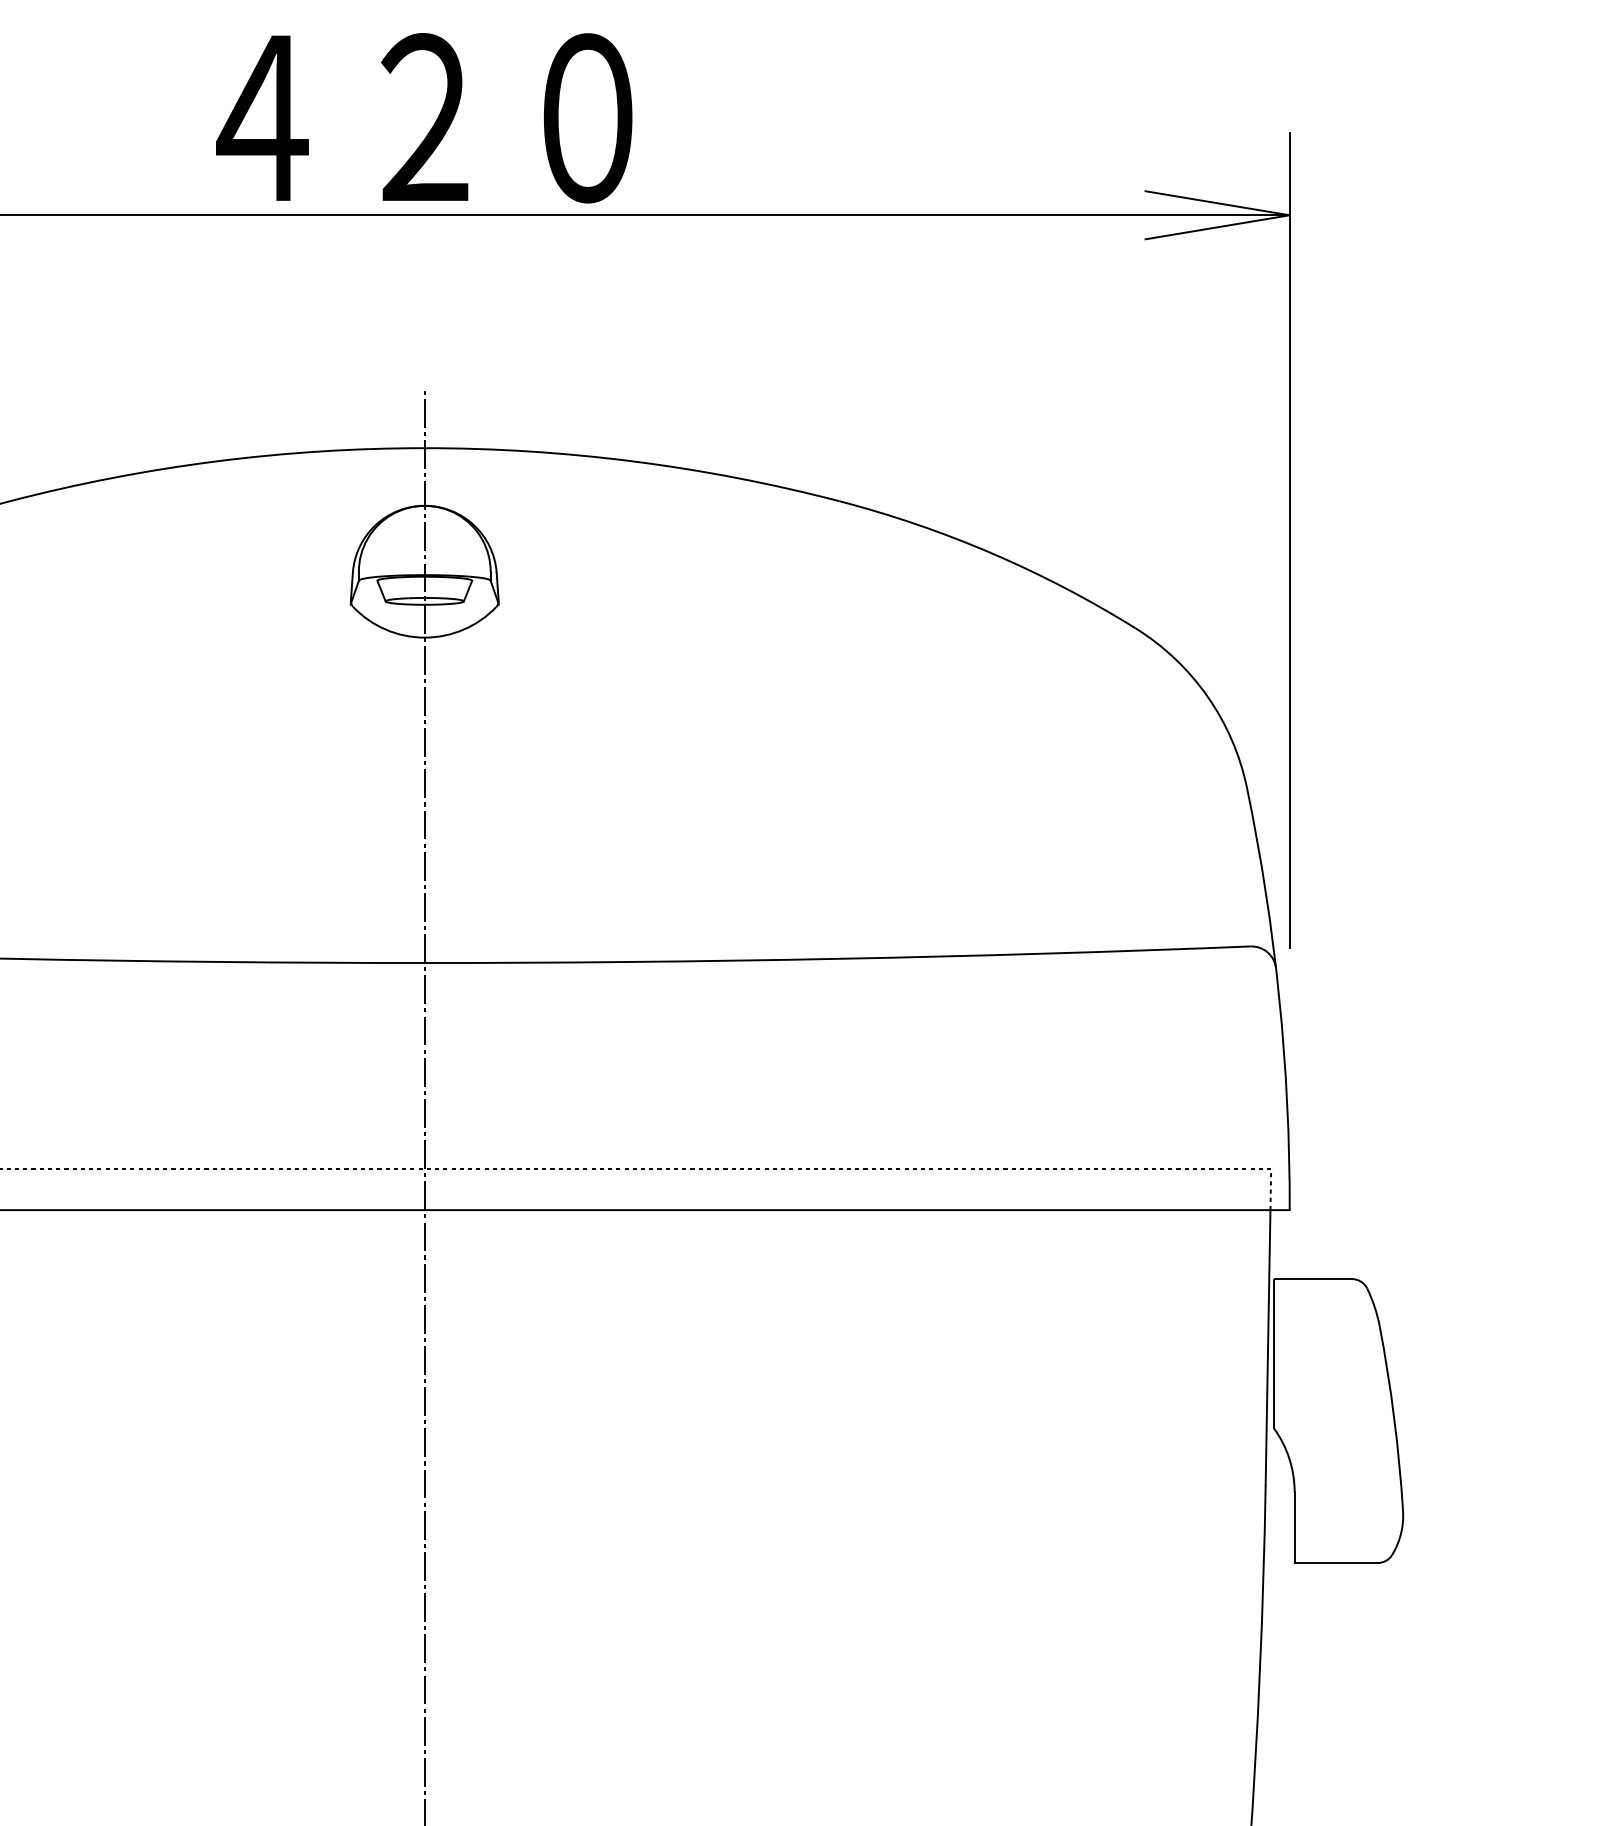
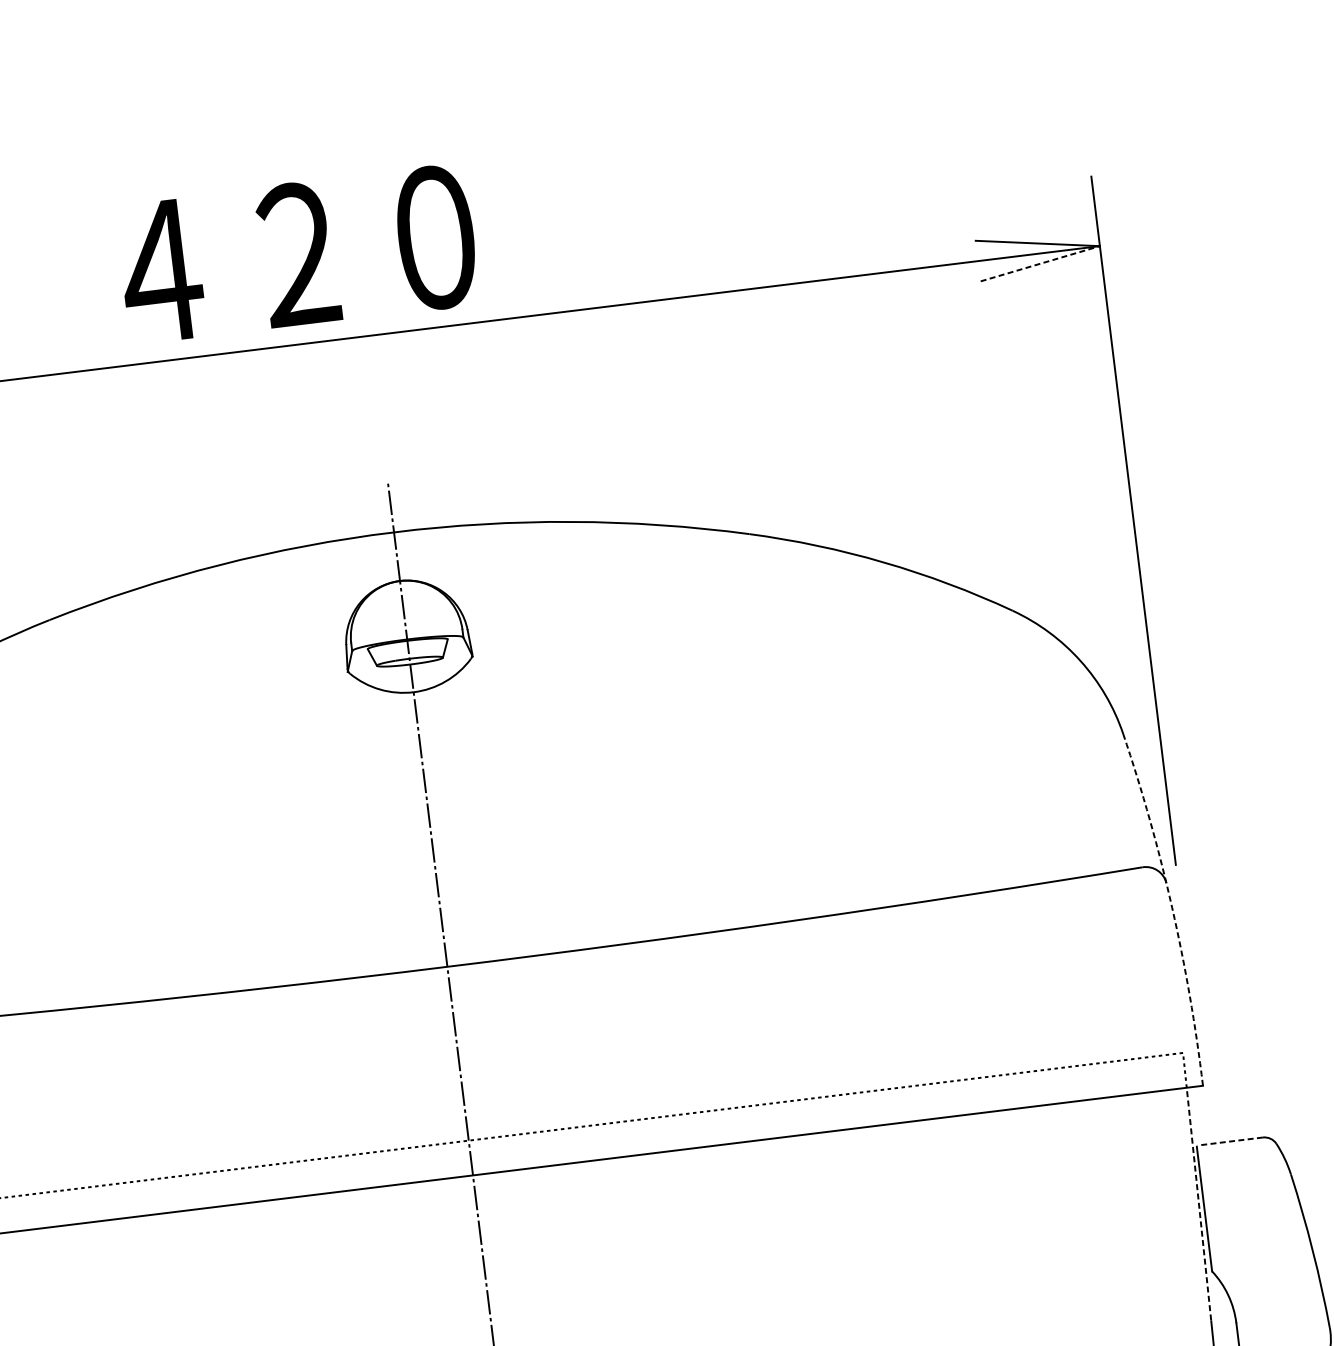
text: (424, 118) -> (298, 254), moved
line: (1218, 227) -> (1041, 263), solid -> dashed
arc: (1279, 998) -> (1172, 908), solid -> dashed
line: (1313, 1279) -> (1230, 1141), solid -> dashed
line: (1268, 1347) -> (1199, 1203), solid -> dashed

